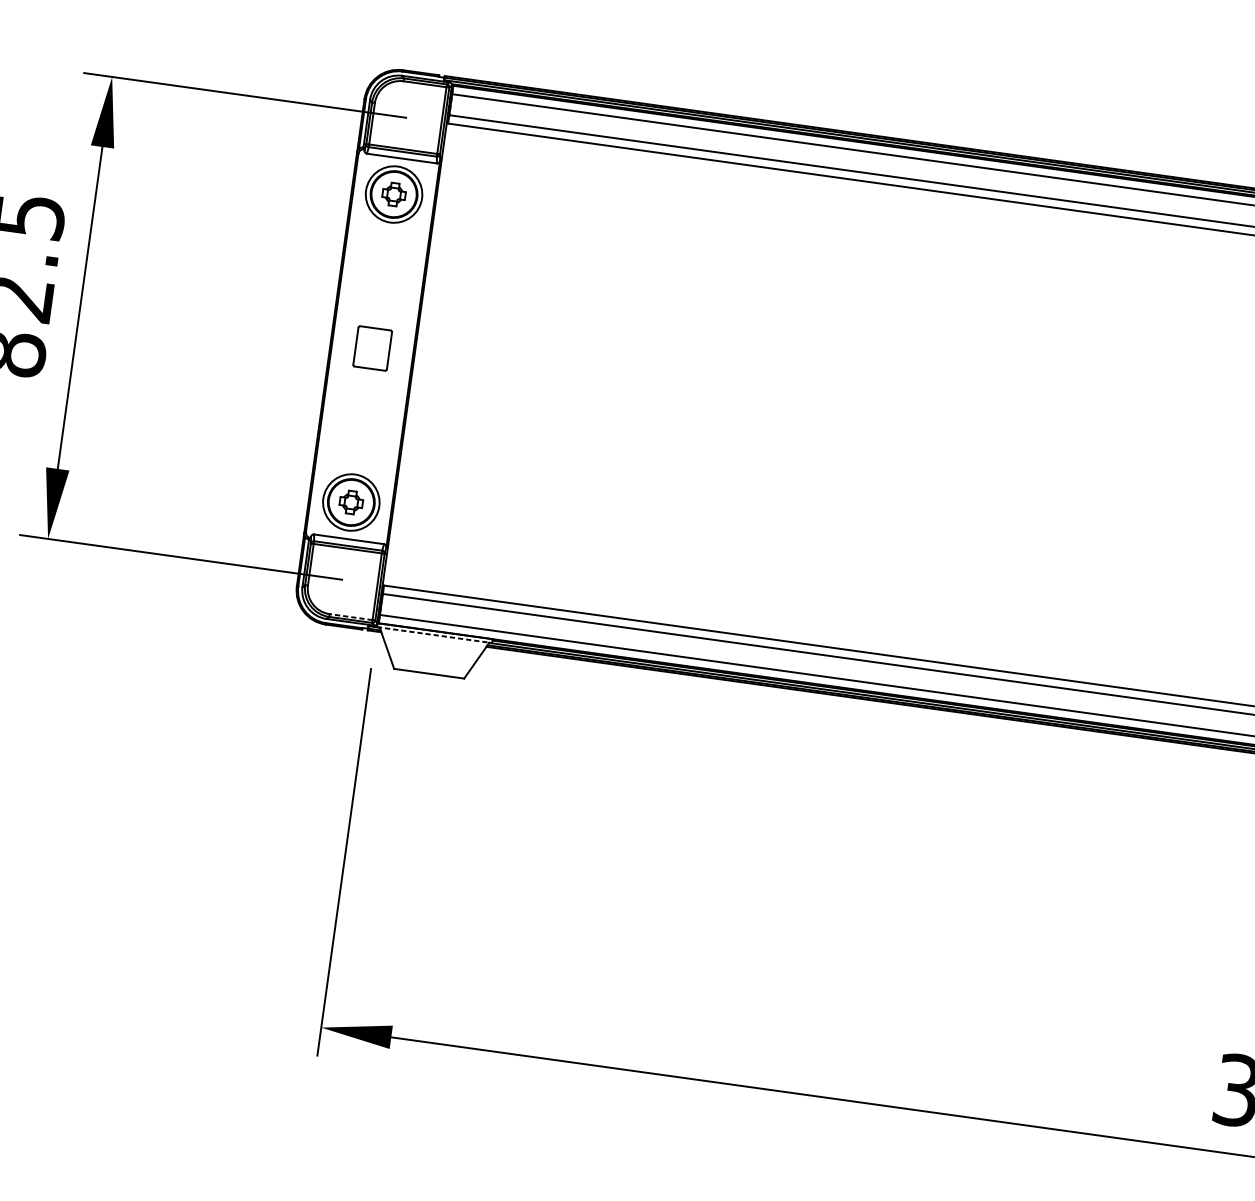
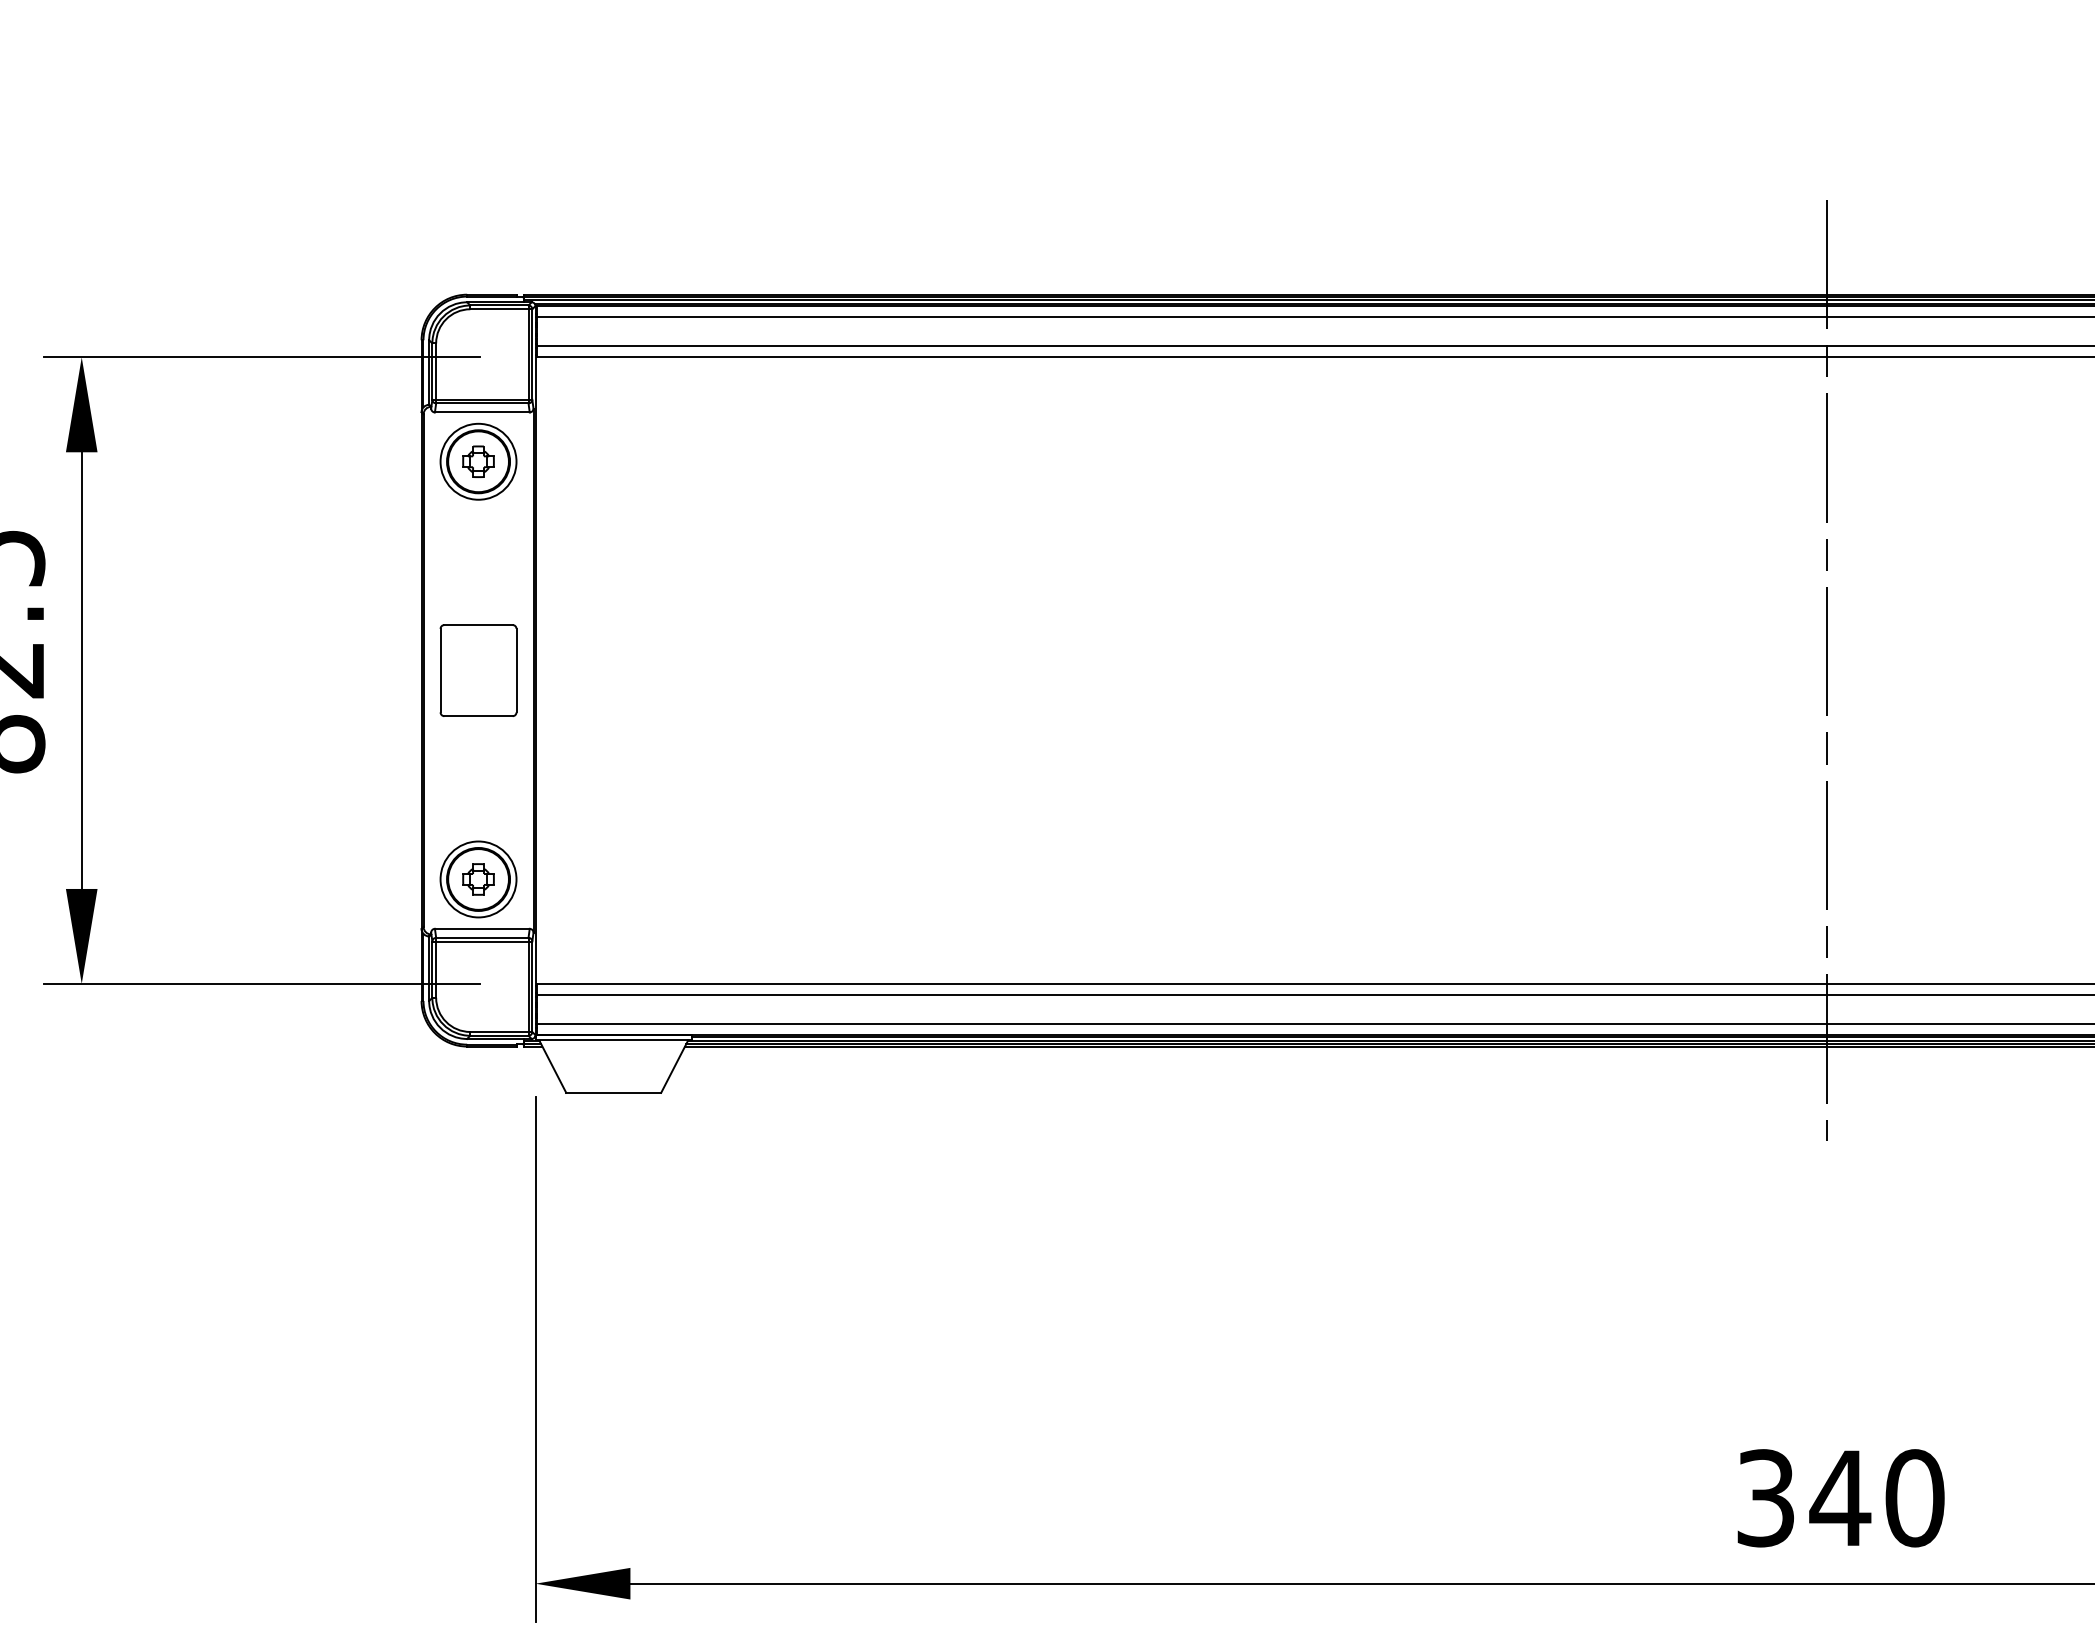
part: (372, 348) -> (478, 670), size x1.67
line: (350, 616) -> (498, 1031), dashed -> solid
line: (435, 635) -> (614, 1040), dashed -> solid

